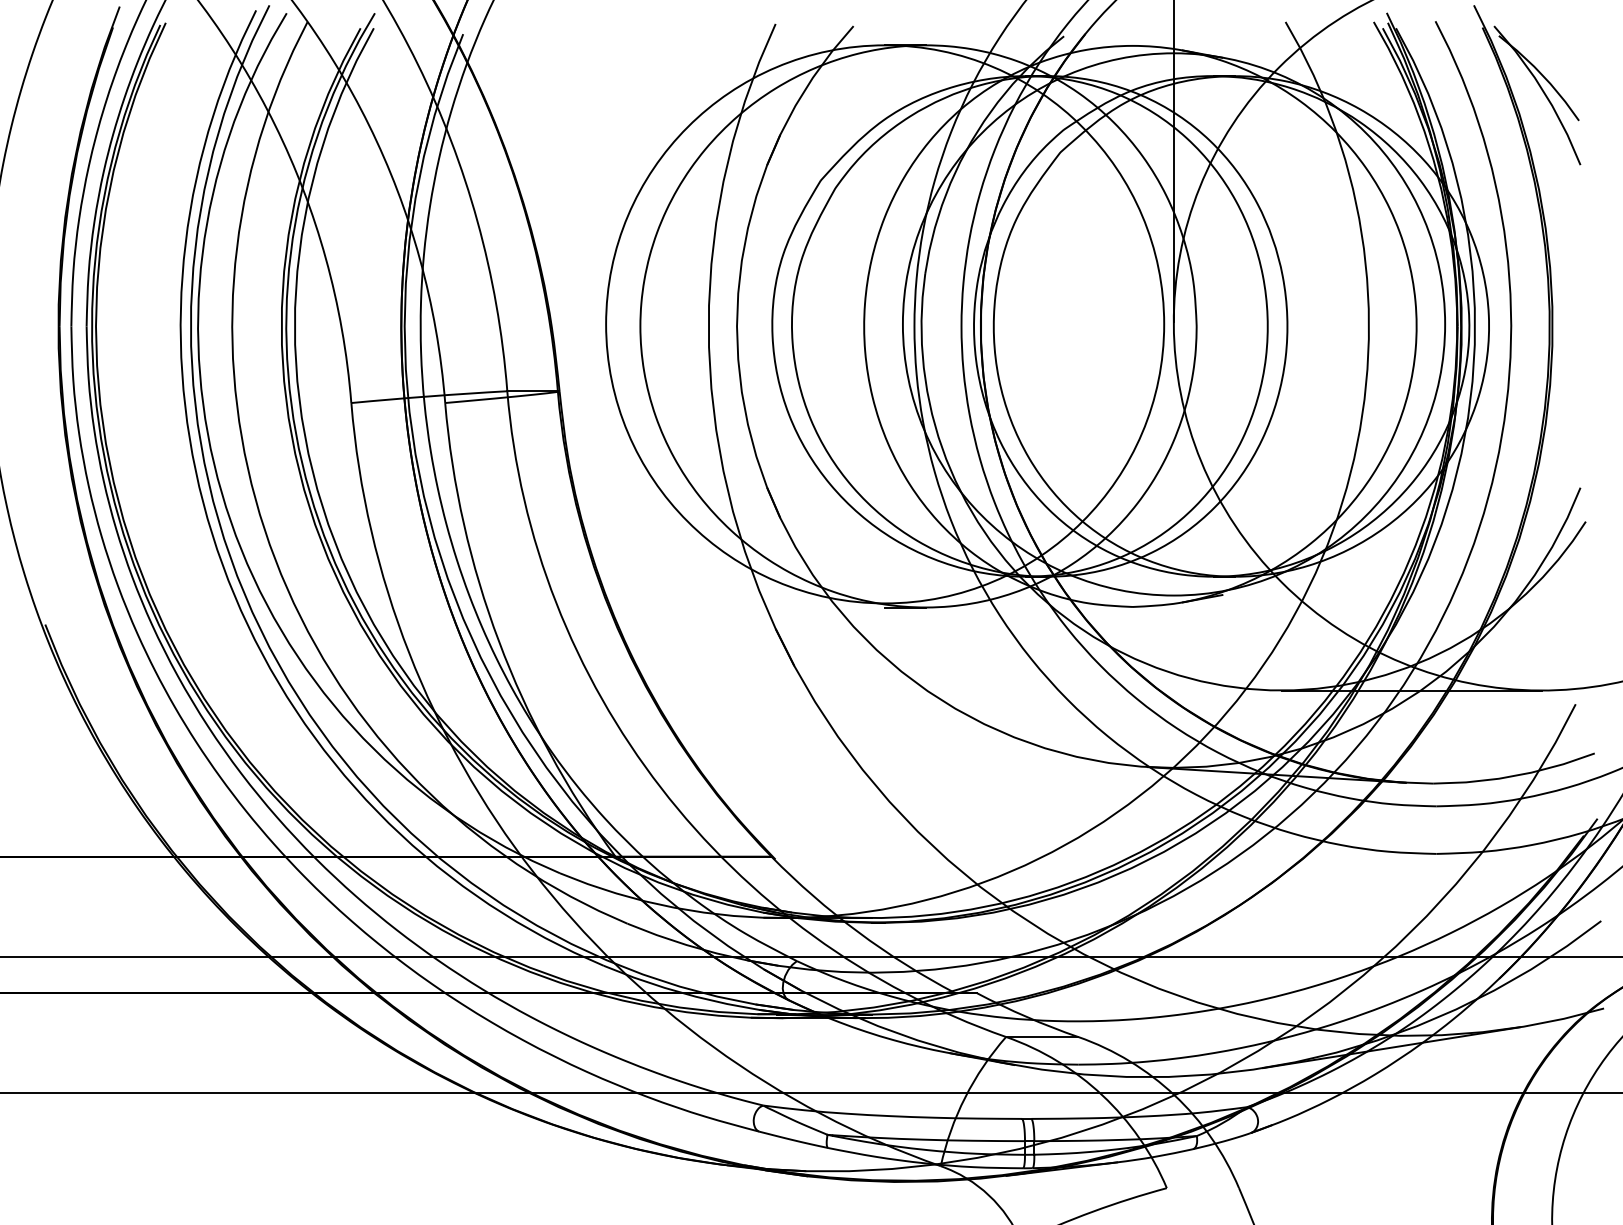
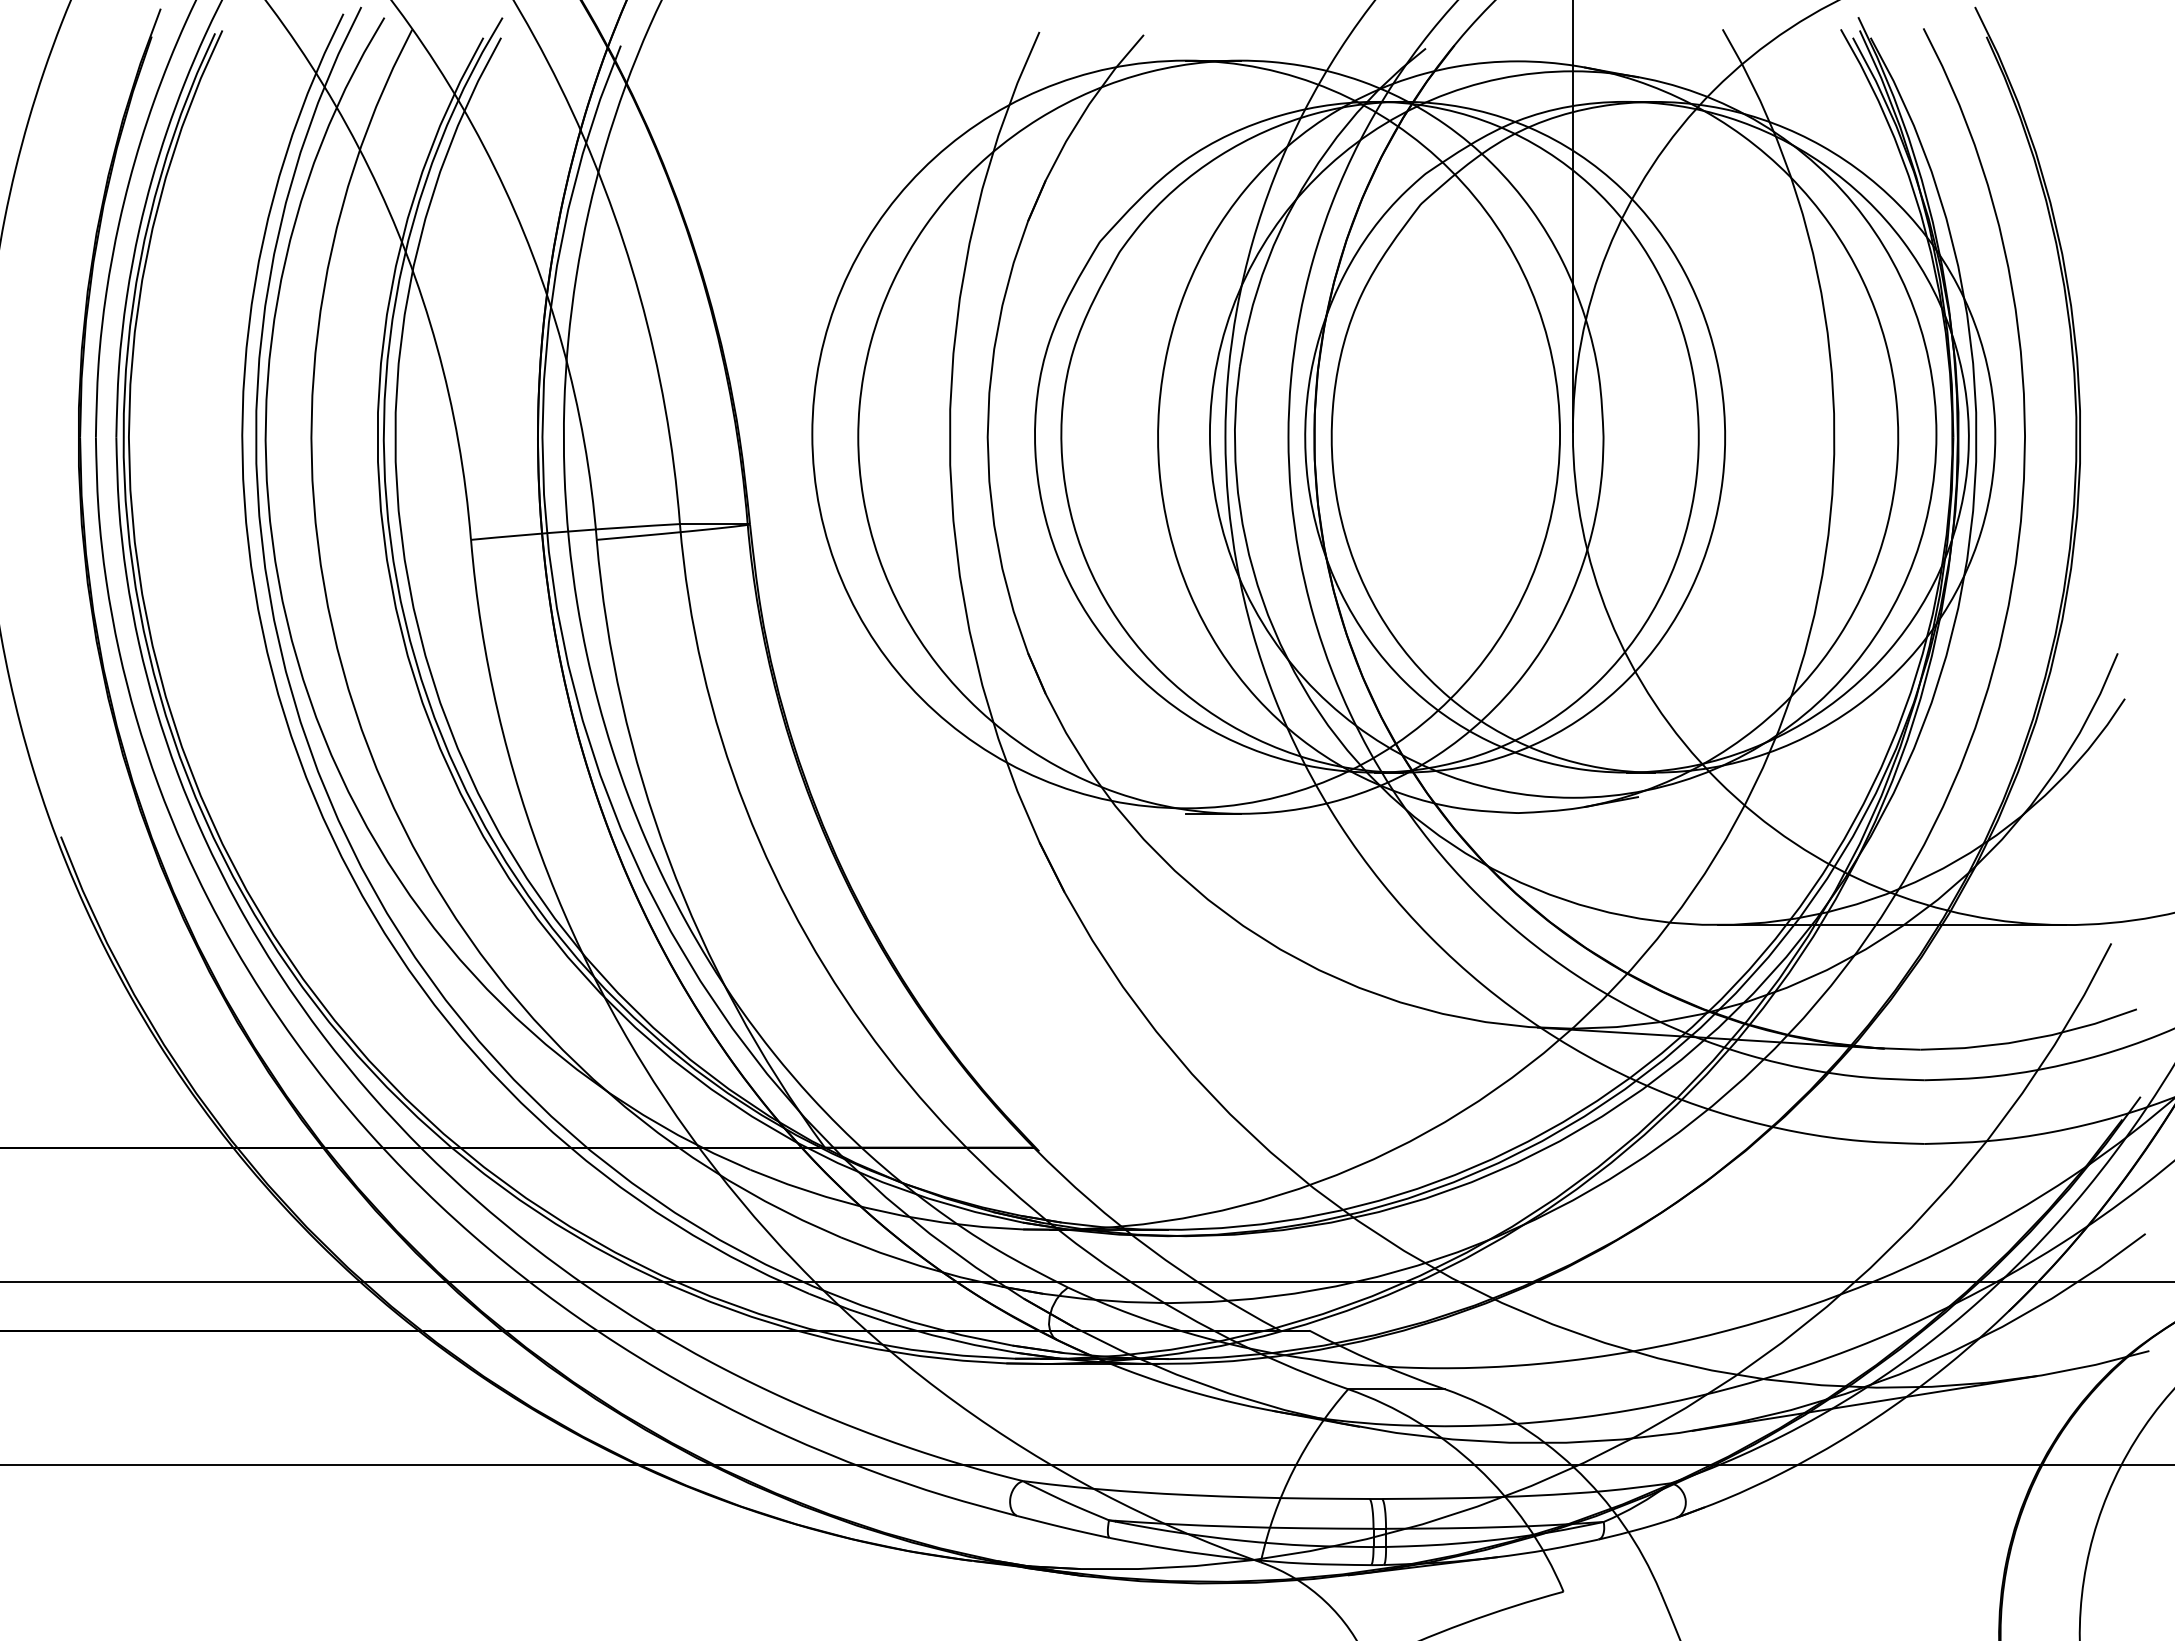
part: (1542, 91) -> (2066, 122), removed

